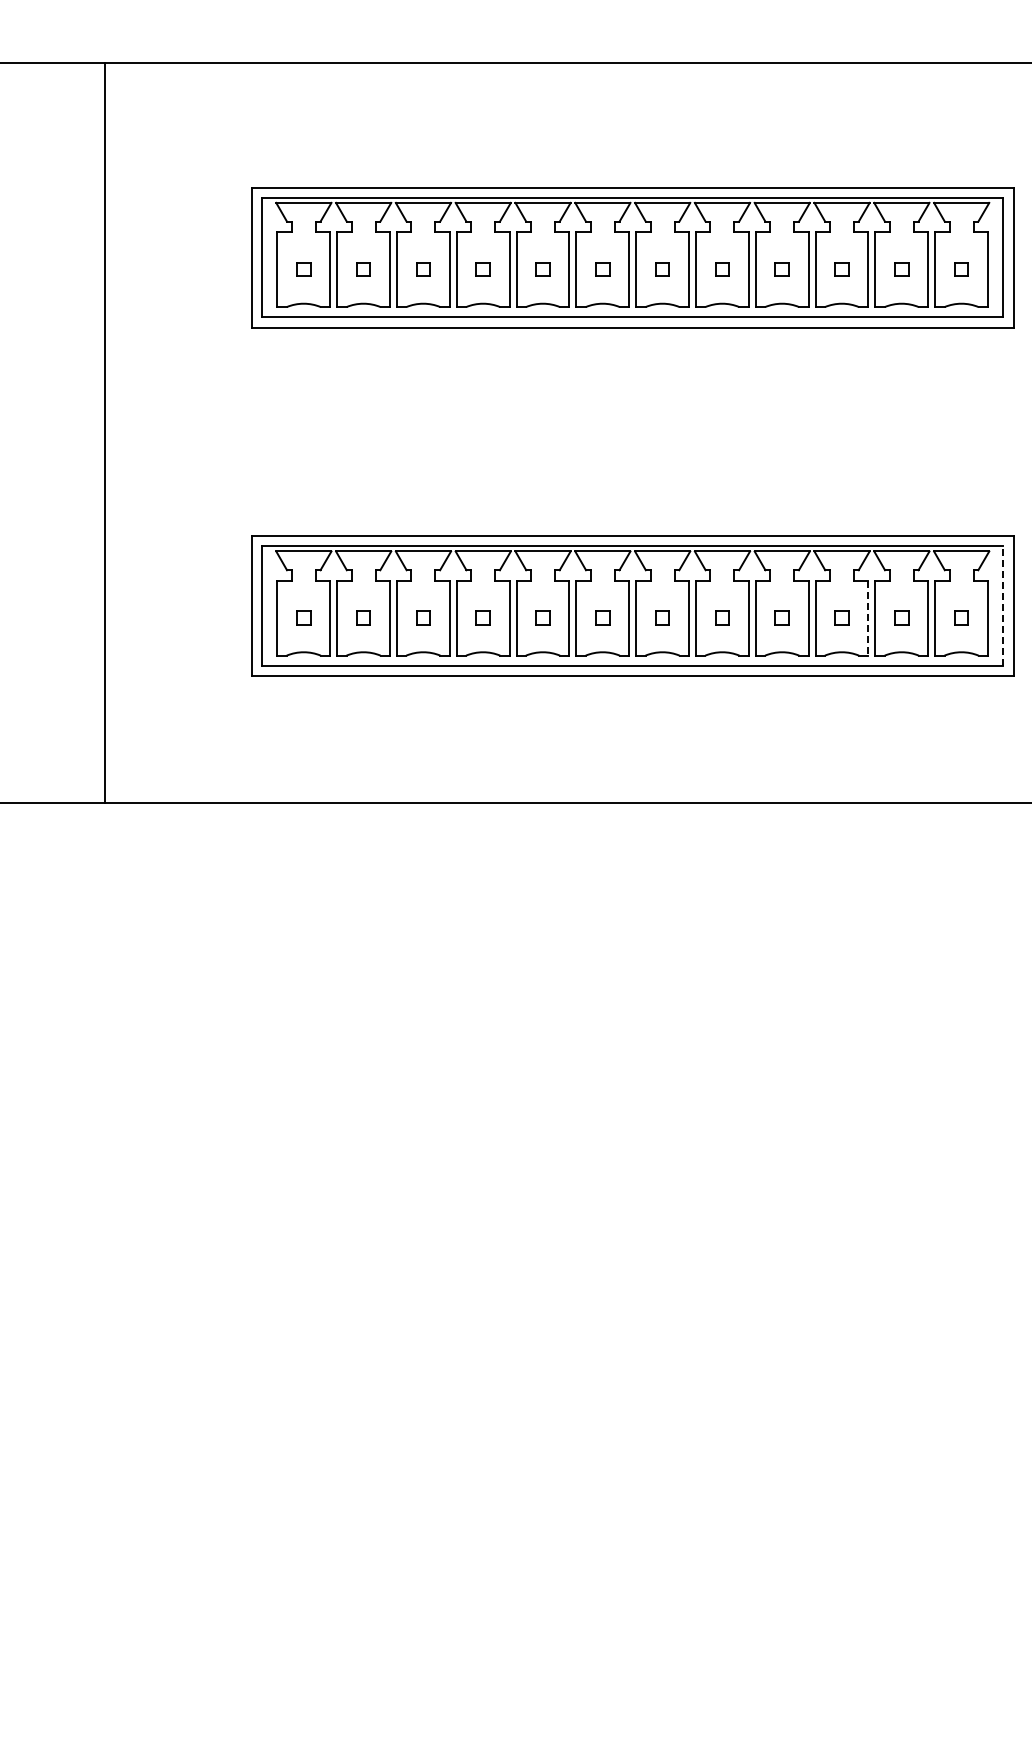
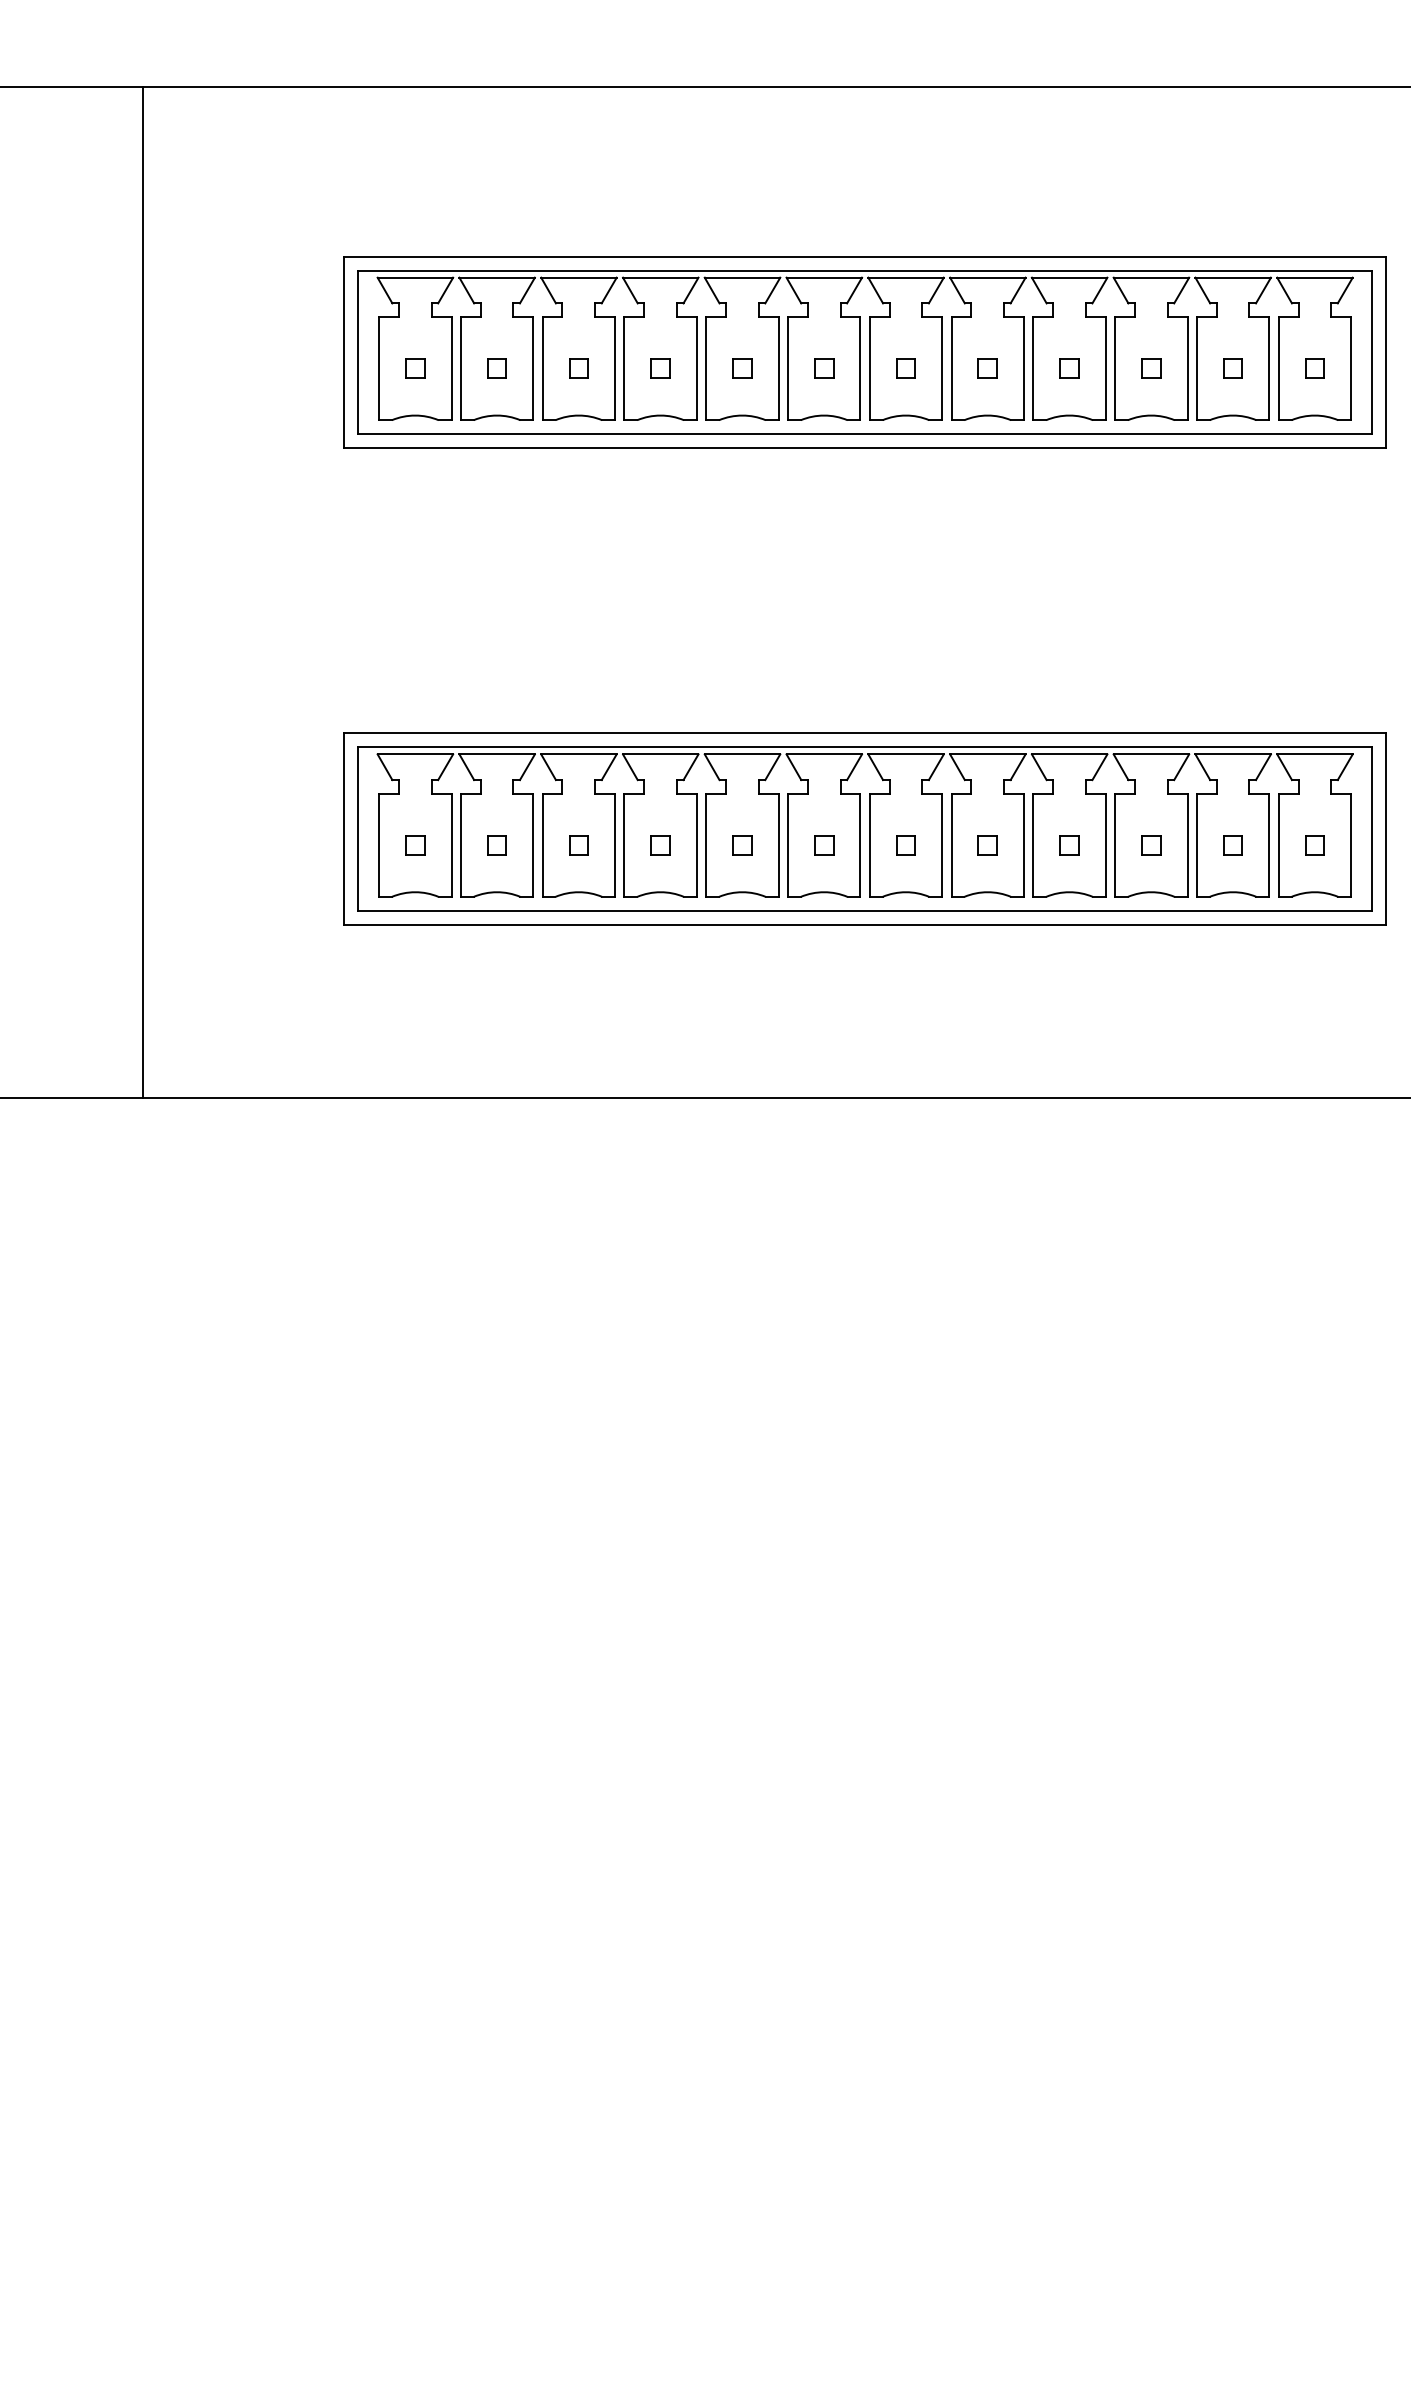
line: (1003, 606) -> (1372, 829), dashed -> solid
line: (868, 618) -> (1187, 846), dashed -> solid

